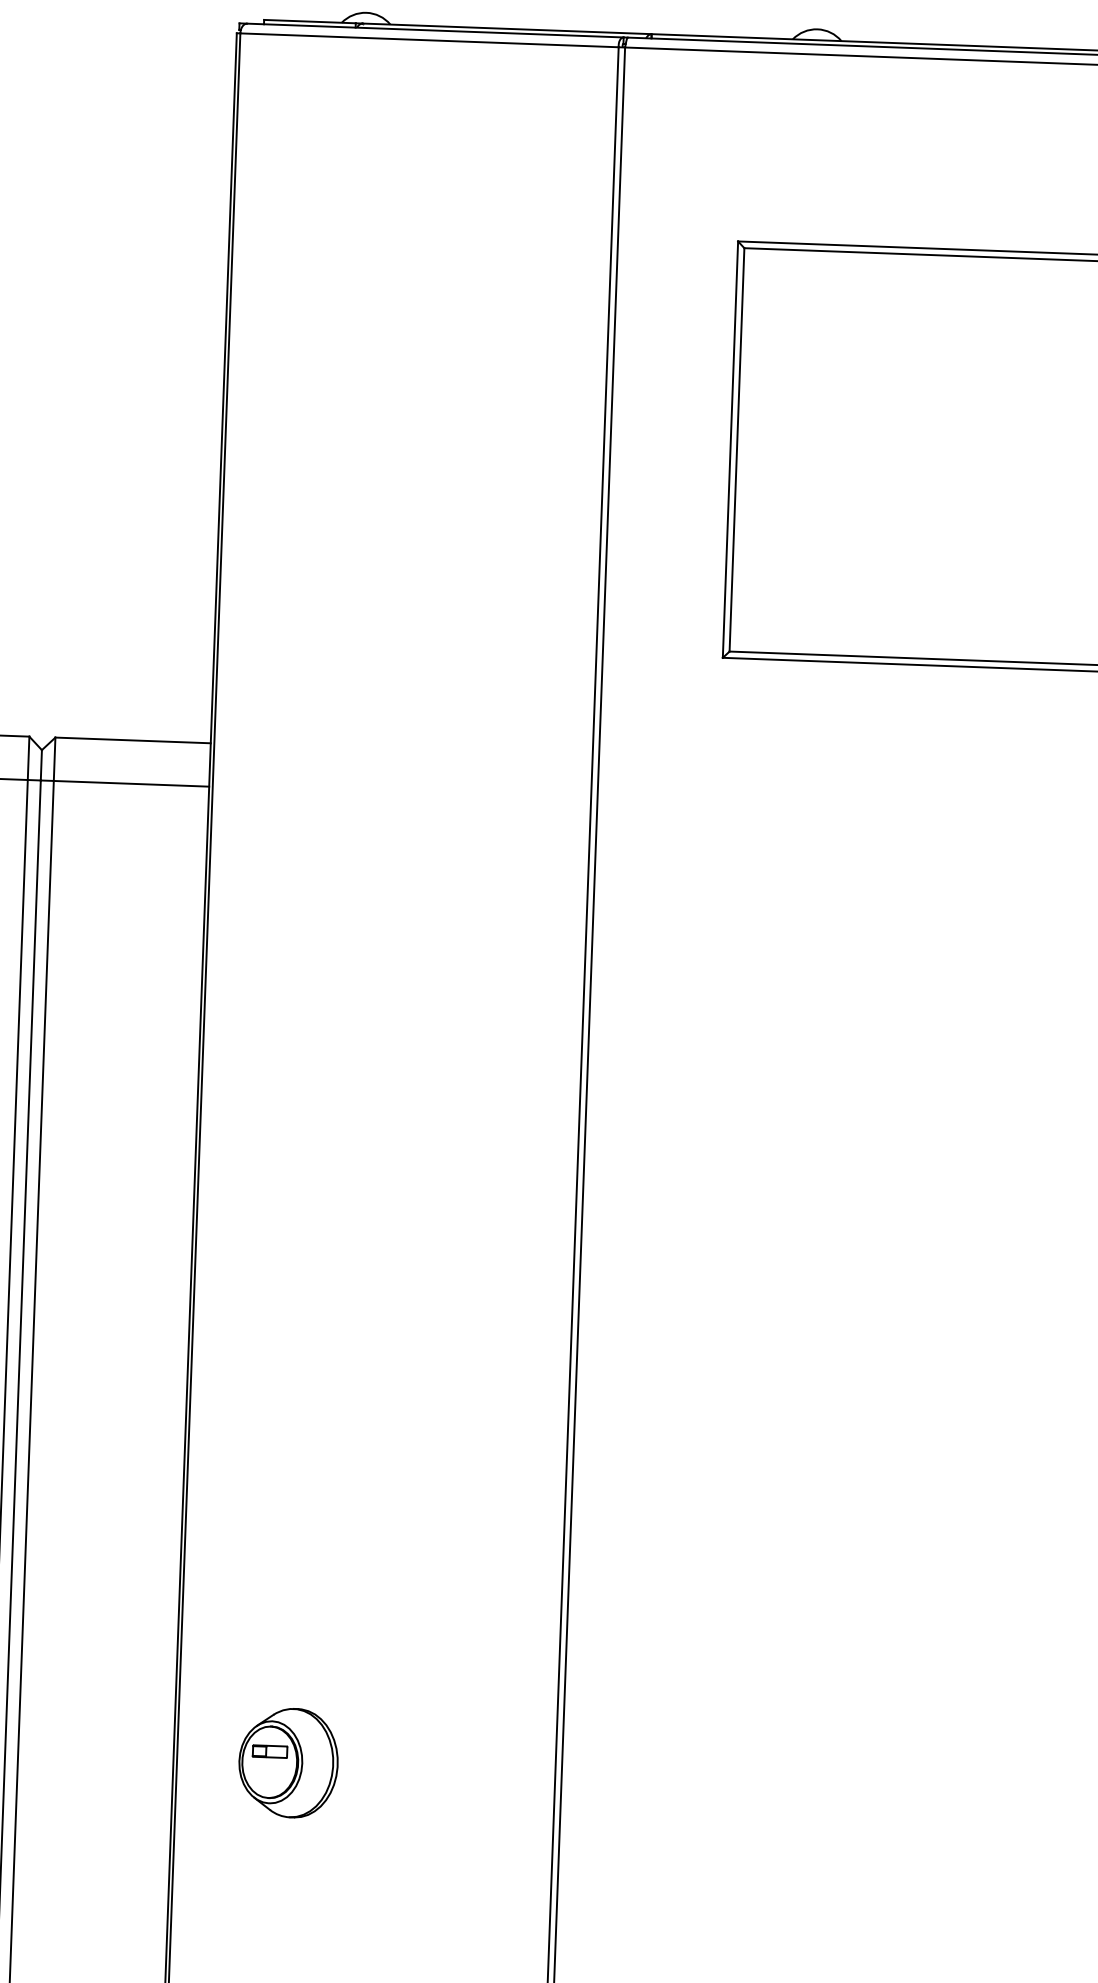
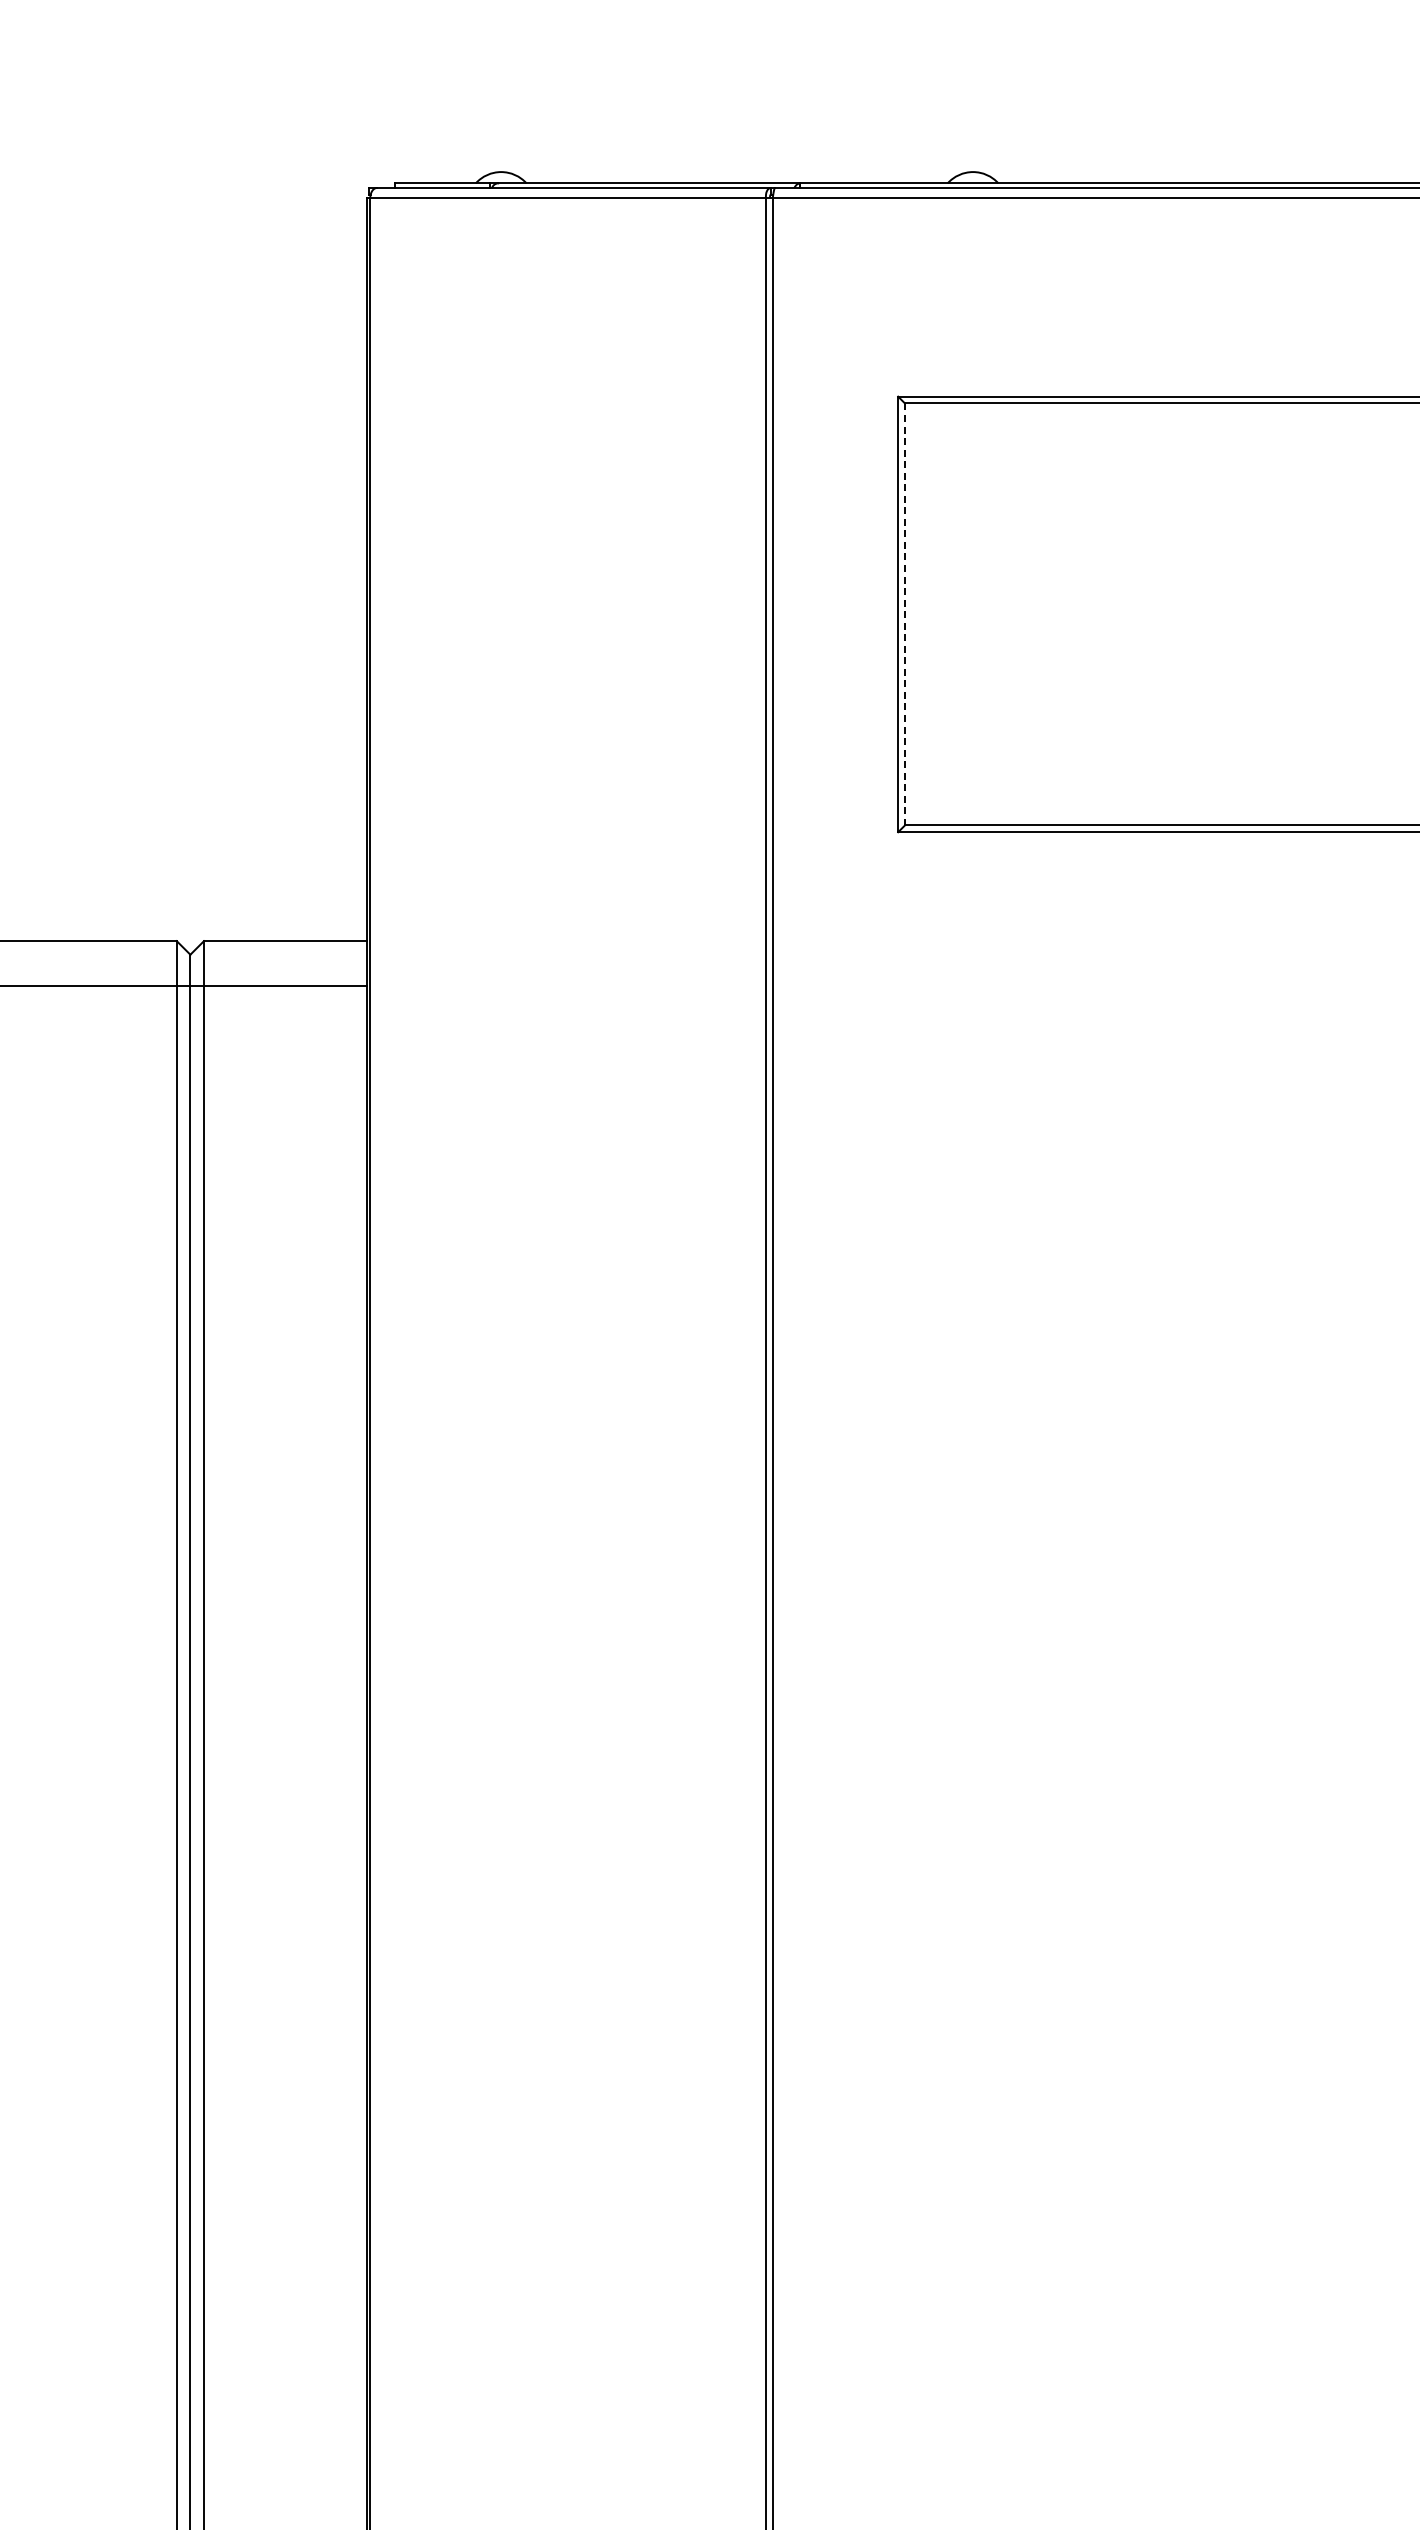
line: (737, 449) -> (905, 614), solid -> dashed
part: (288, 1762) -> (486, 2002), removed

